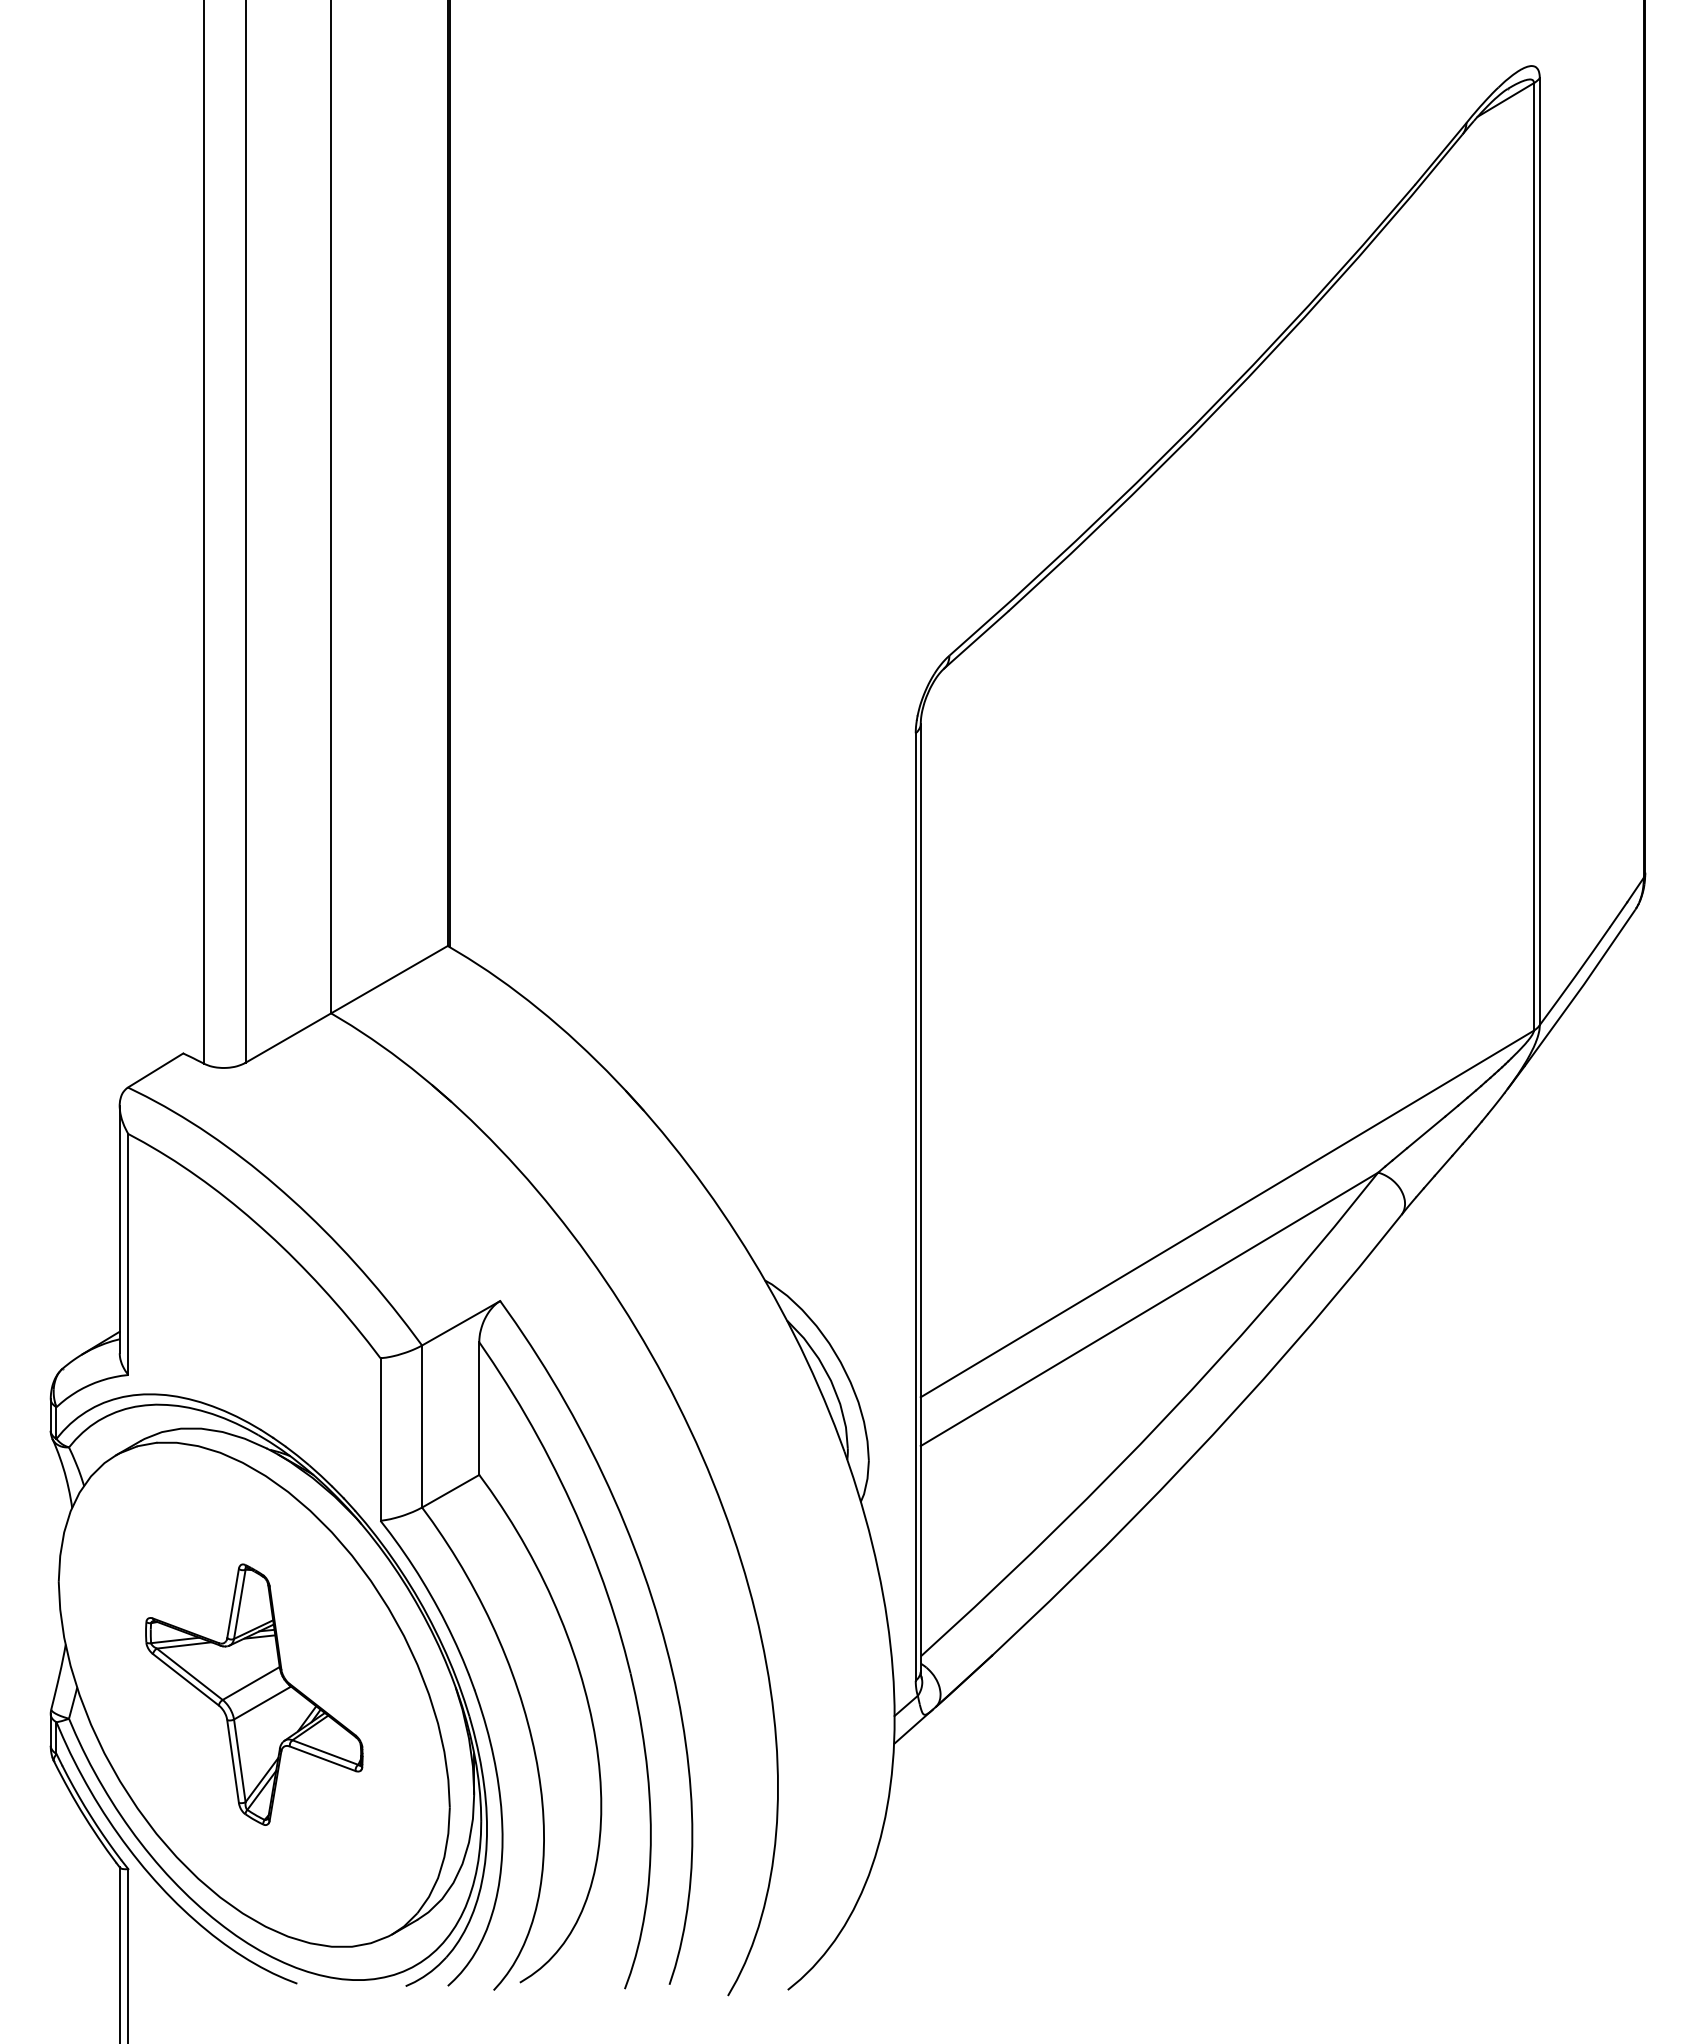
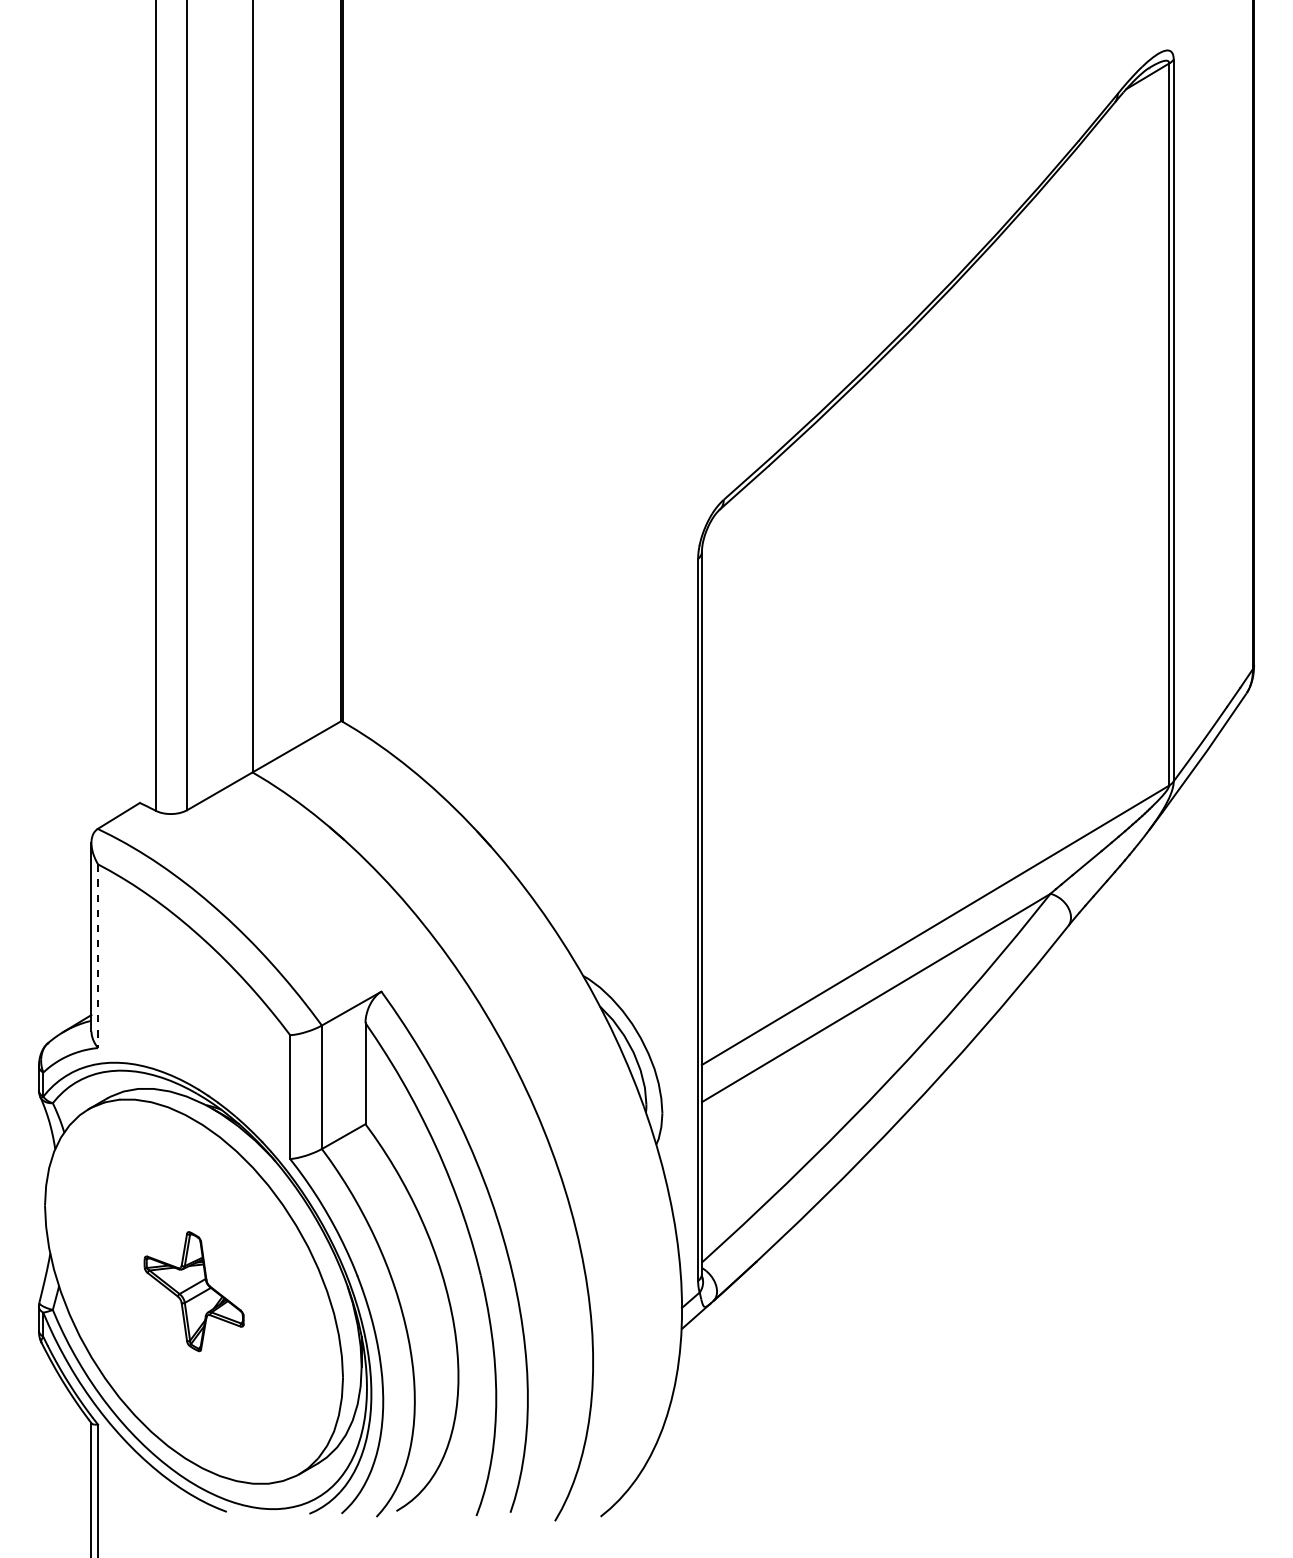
line: (128, 1255) -> (98, 956), solid -> dashed
part: (254, 1694) -> (194, 1291), size x0.6

